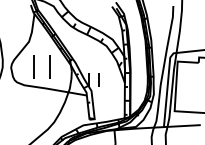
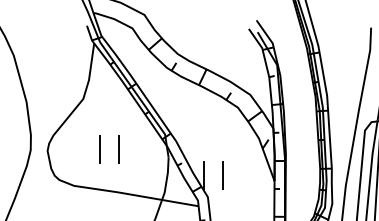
part: (41, 66) -> (108, 148), size x0.62

